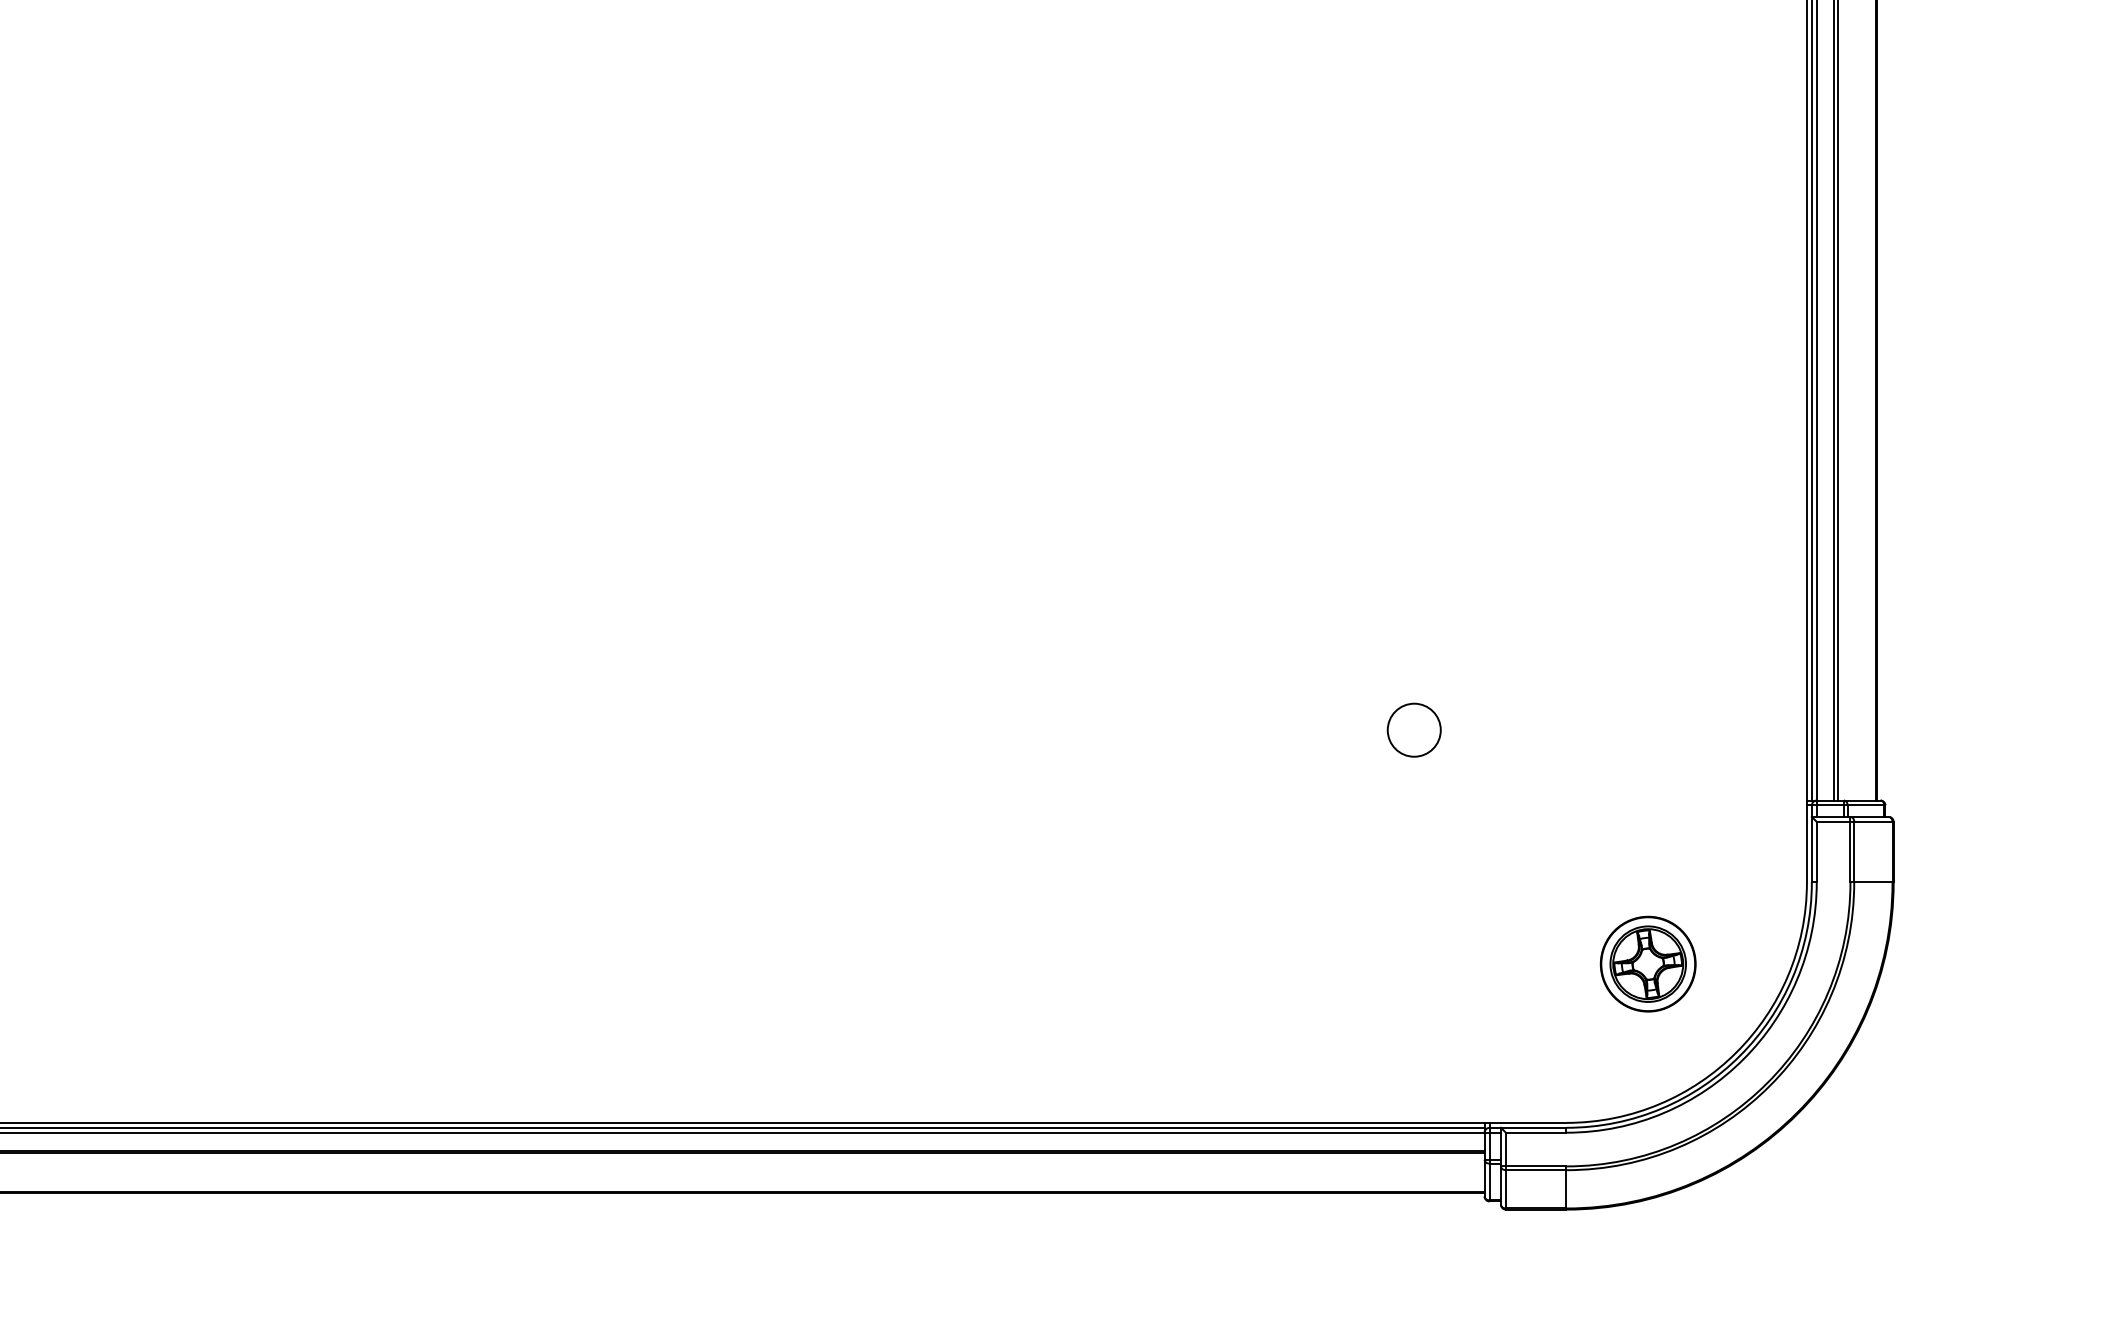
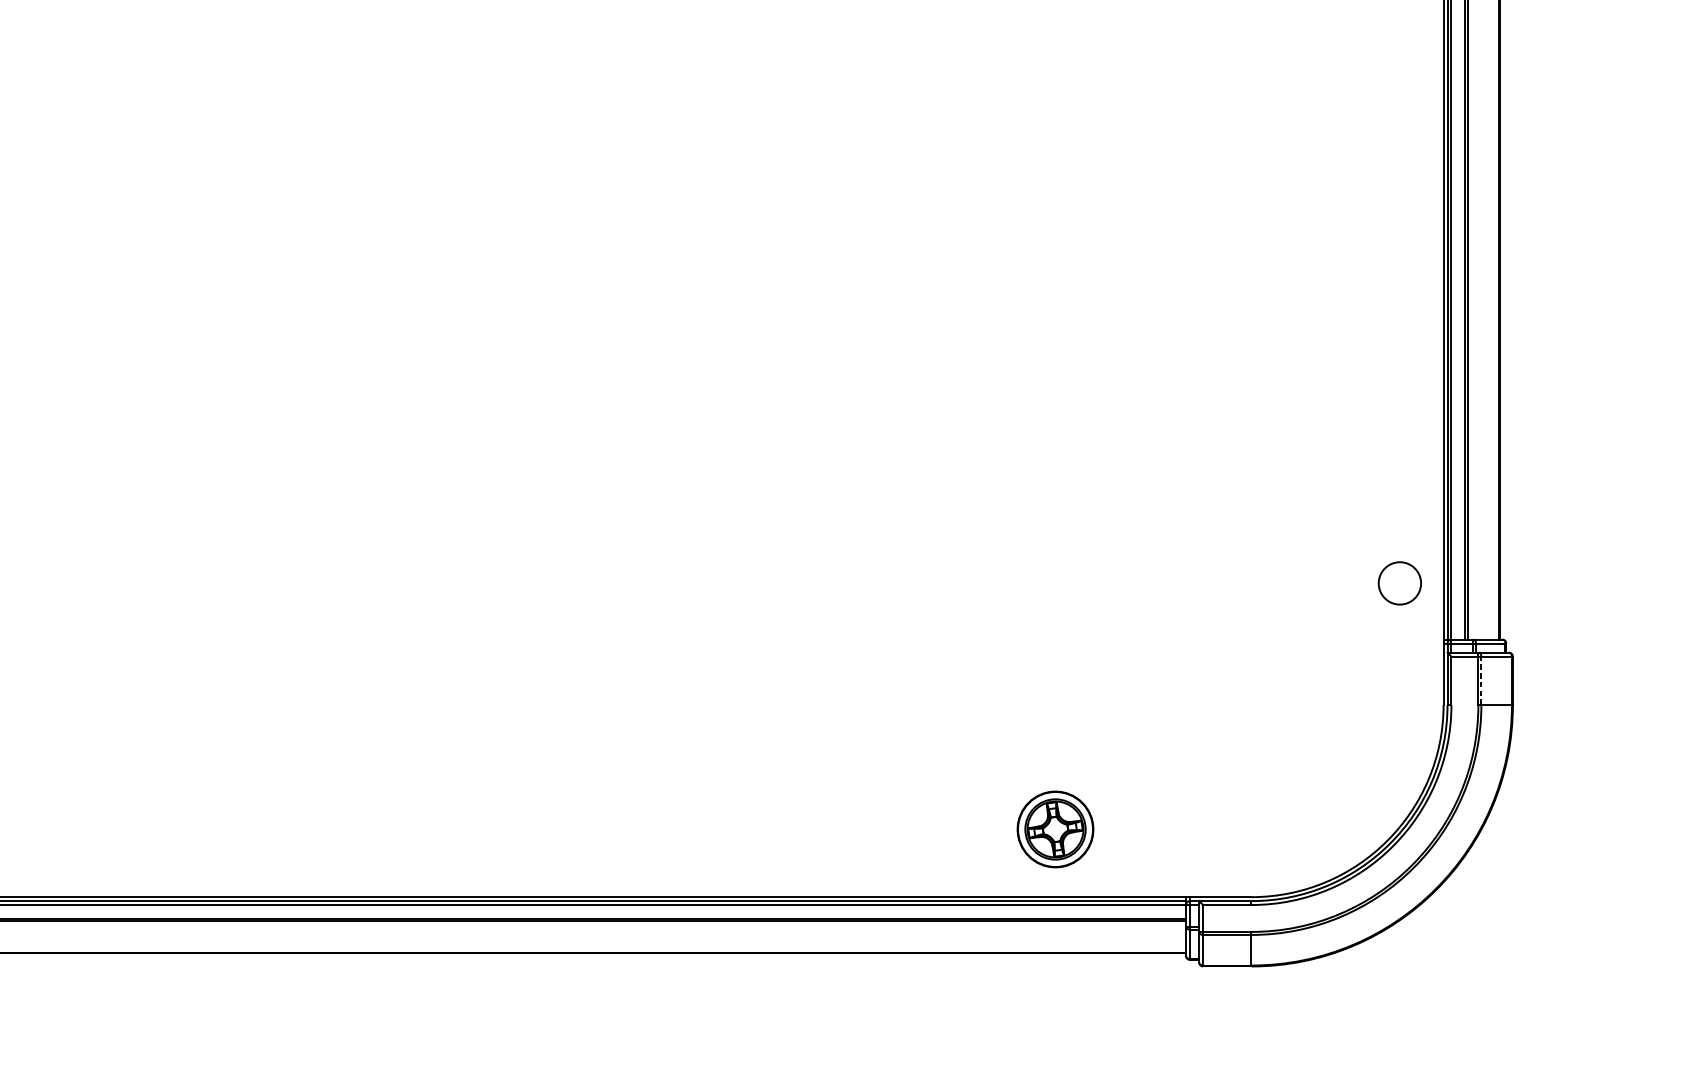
circle: (1413, 729) -> (1399, 582), moved
line: (1854, 851) -> (1481, 680), solid -> dashed
part: (1647, 963) -> (1054, 828), moved

